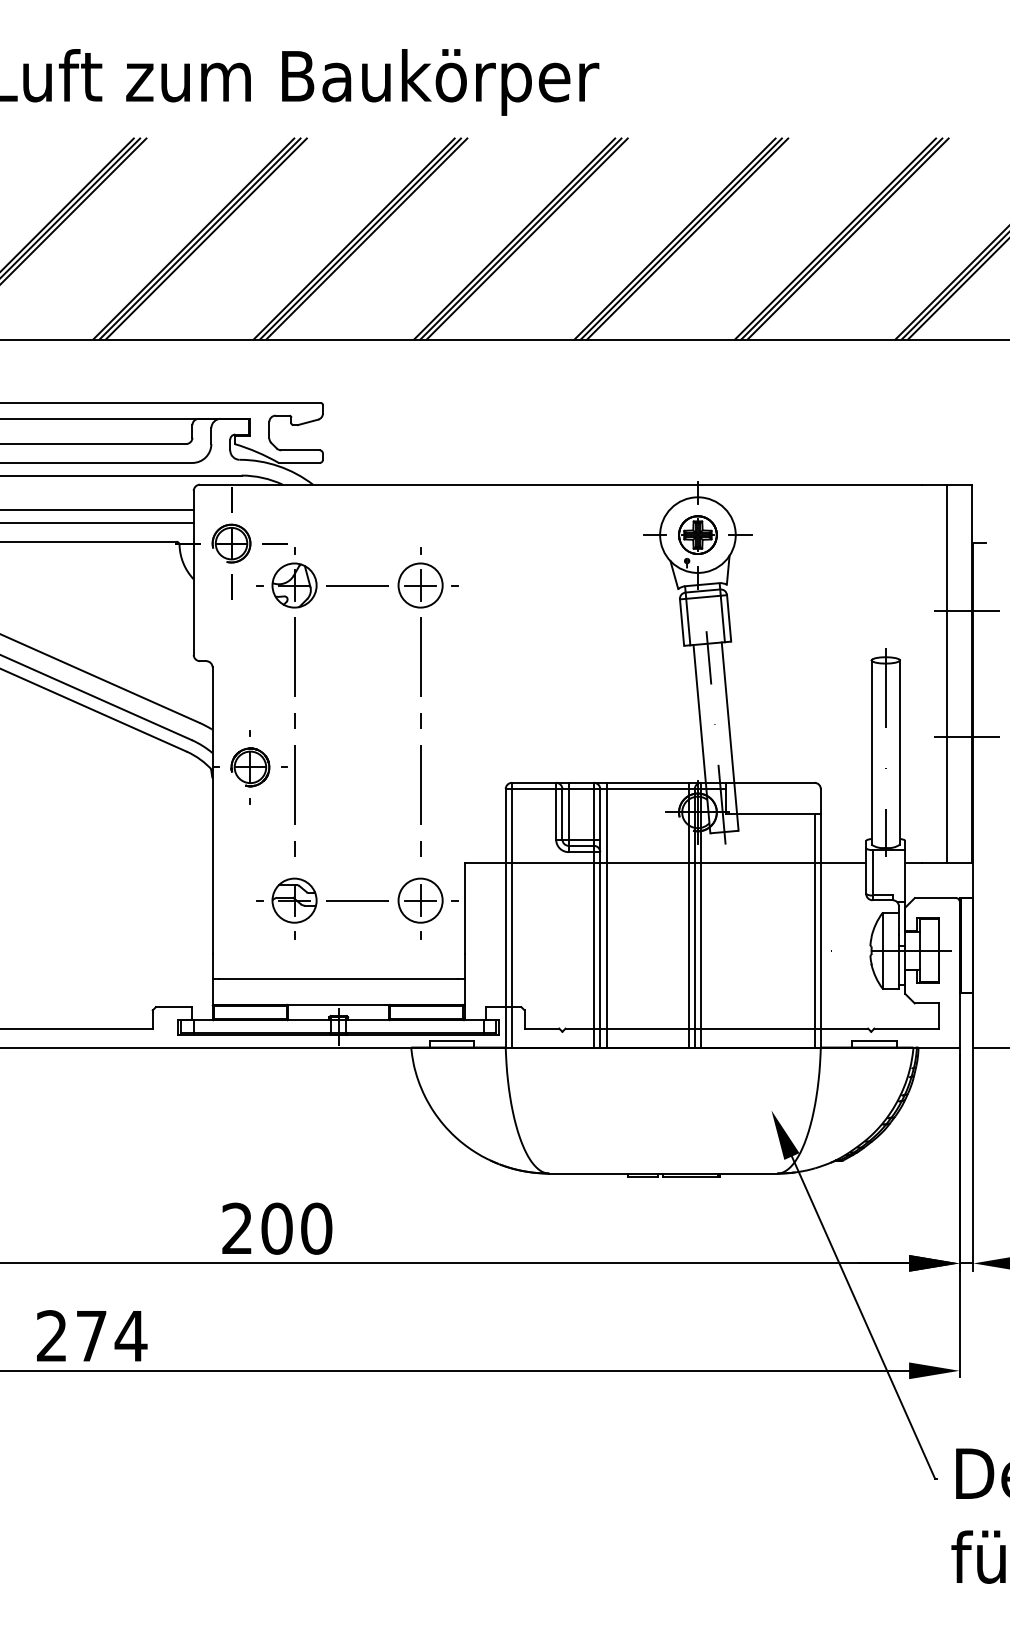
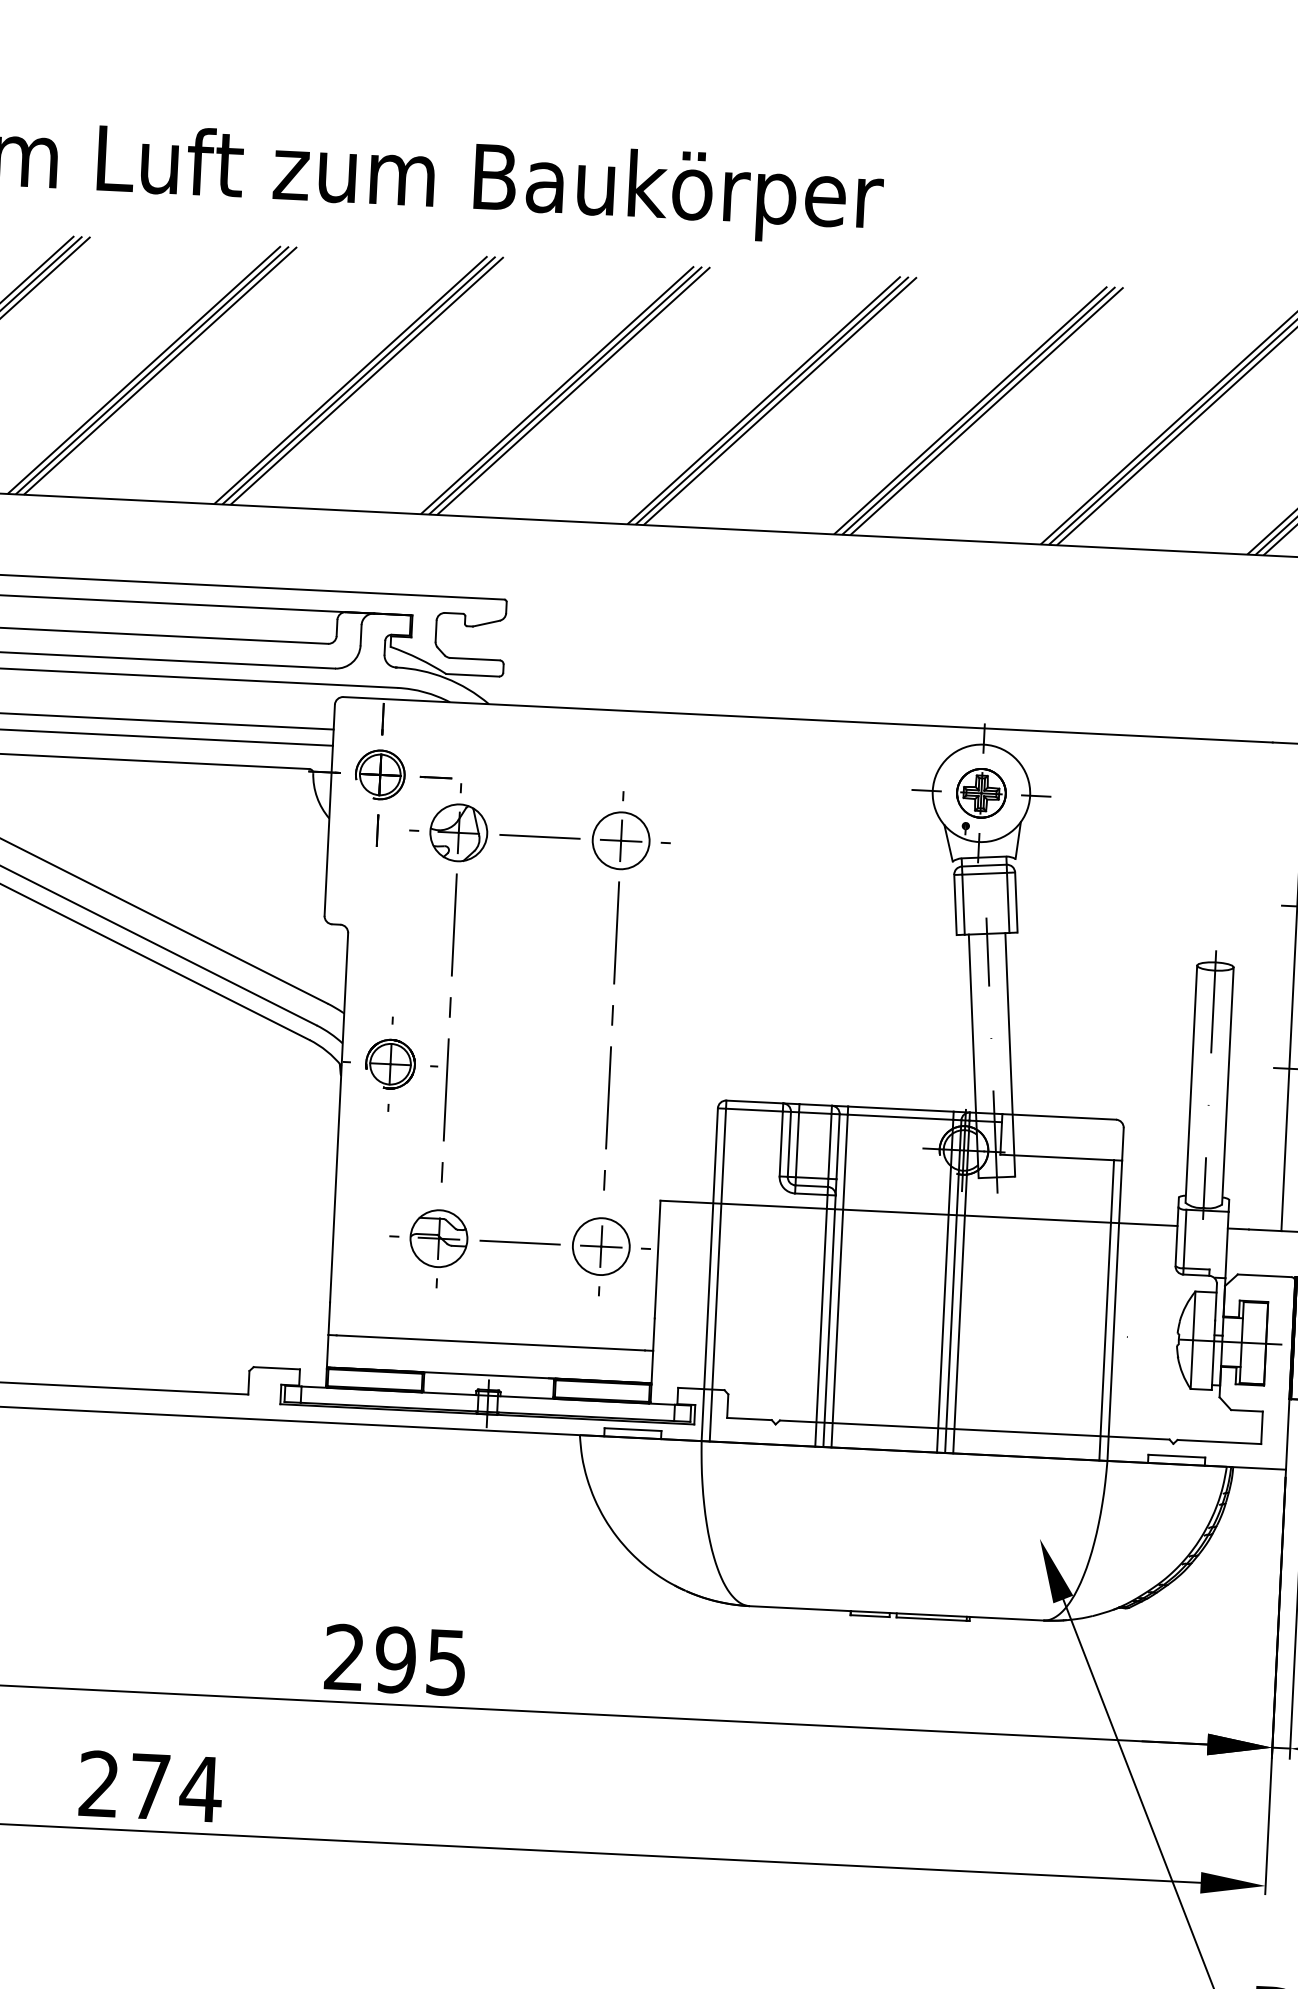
text: (296, 1228) -> (420, 1660), 200 -> 295

